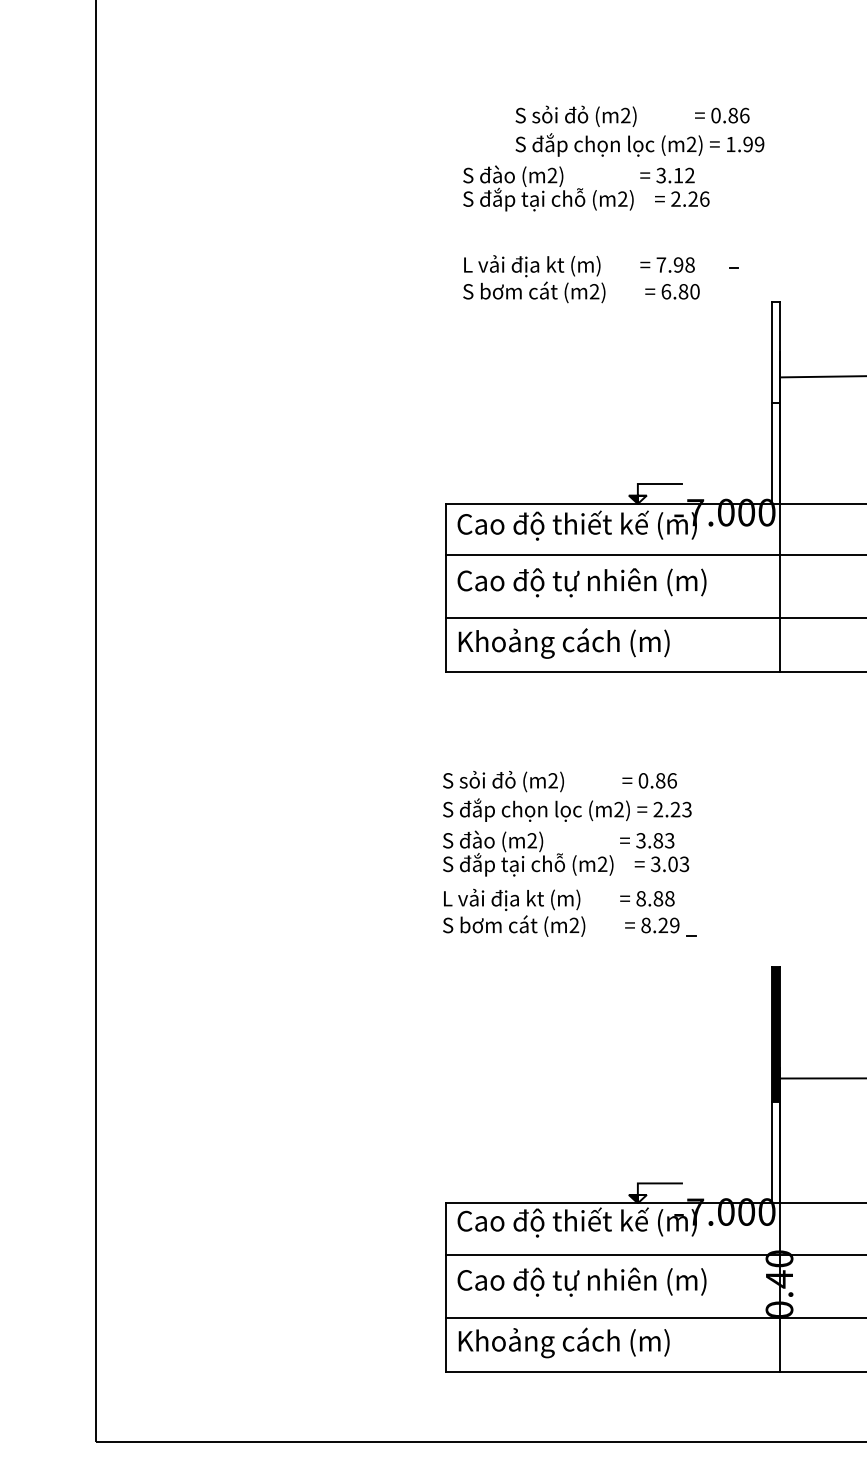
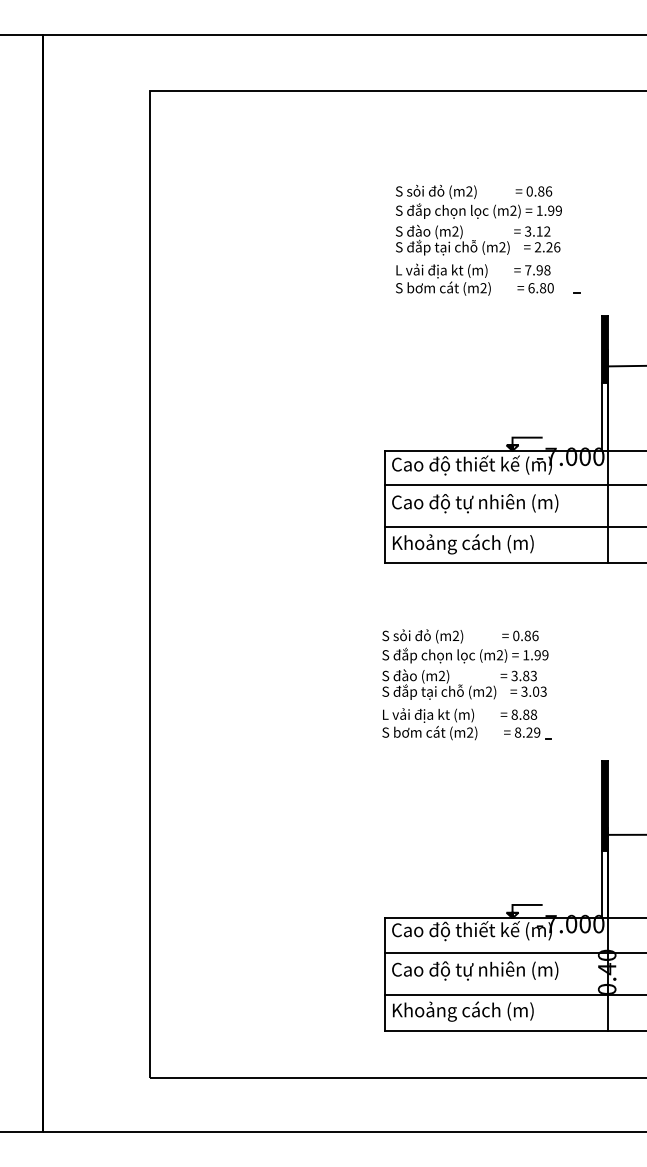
text: (639, 130) -> (478, 201), moved
text: (580, 278) -> (474, 279), moved
fill: (775, 352) -> (604, 349), added
text: (672, 810) -> (535, 655), 2.23 -> 1.99

